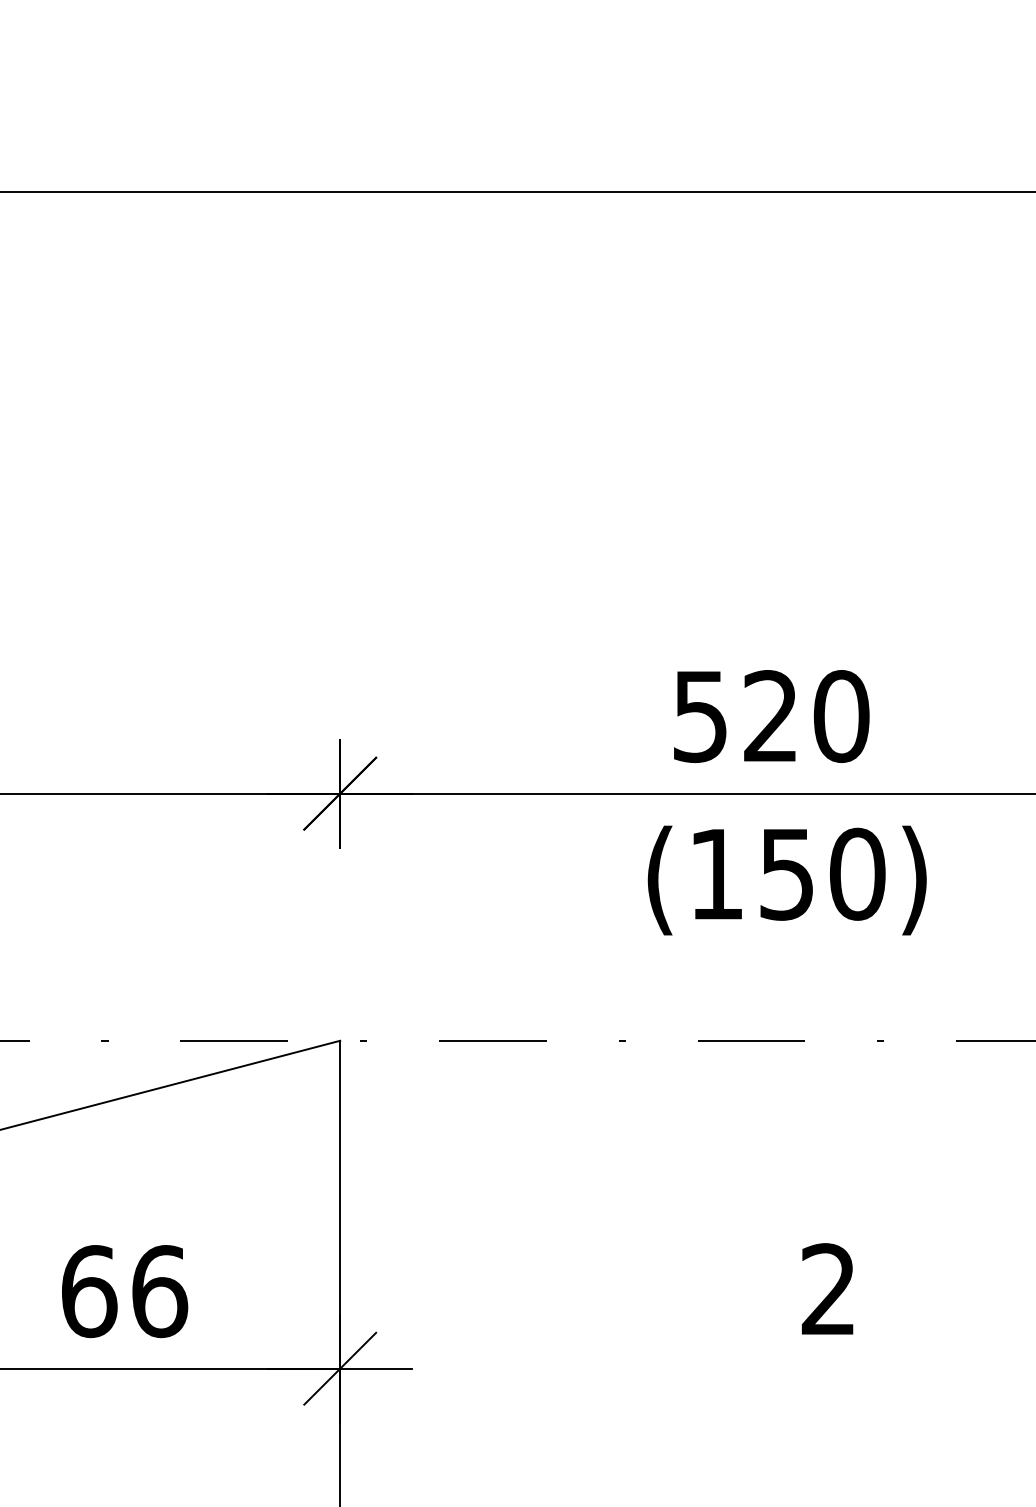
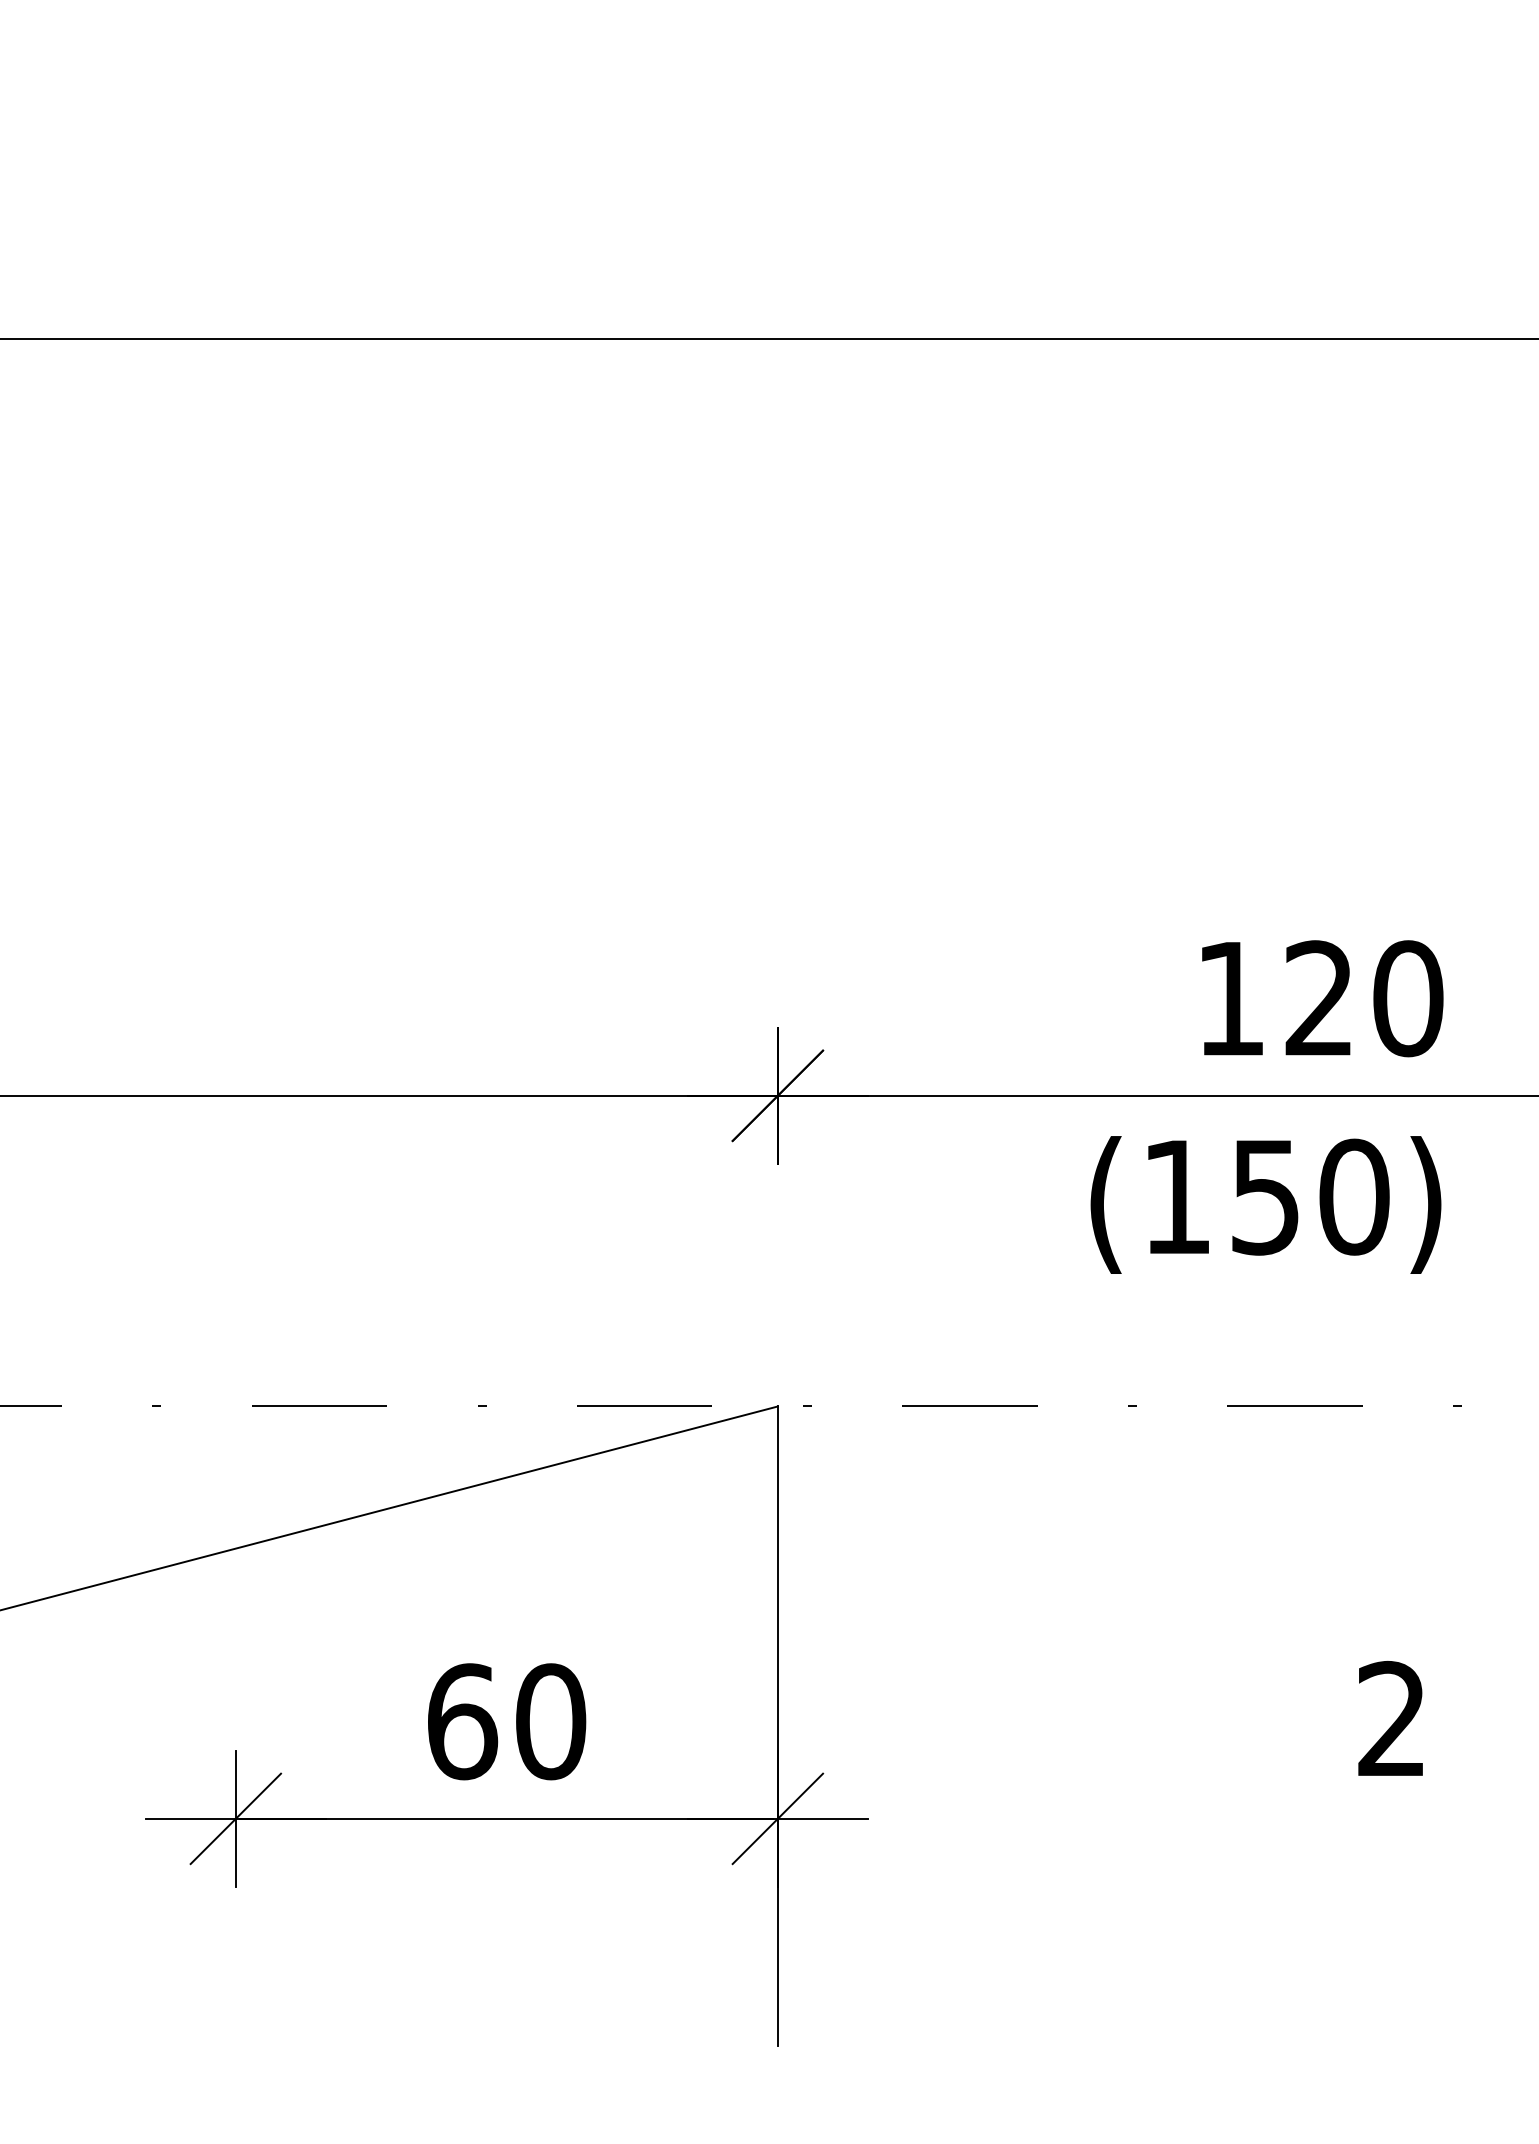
text: (700, 717) -> (1230, 999), 520 -> 120
text: (786, 880) -> (1265, 1204), moved
text: (160, 1291) -> (551, 1721), 66 -> 60

